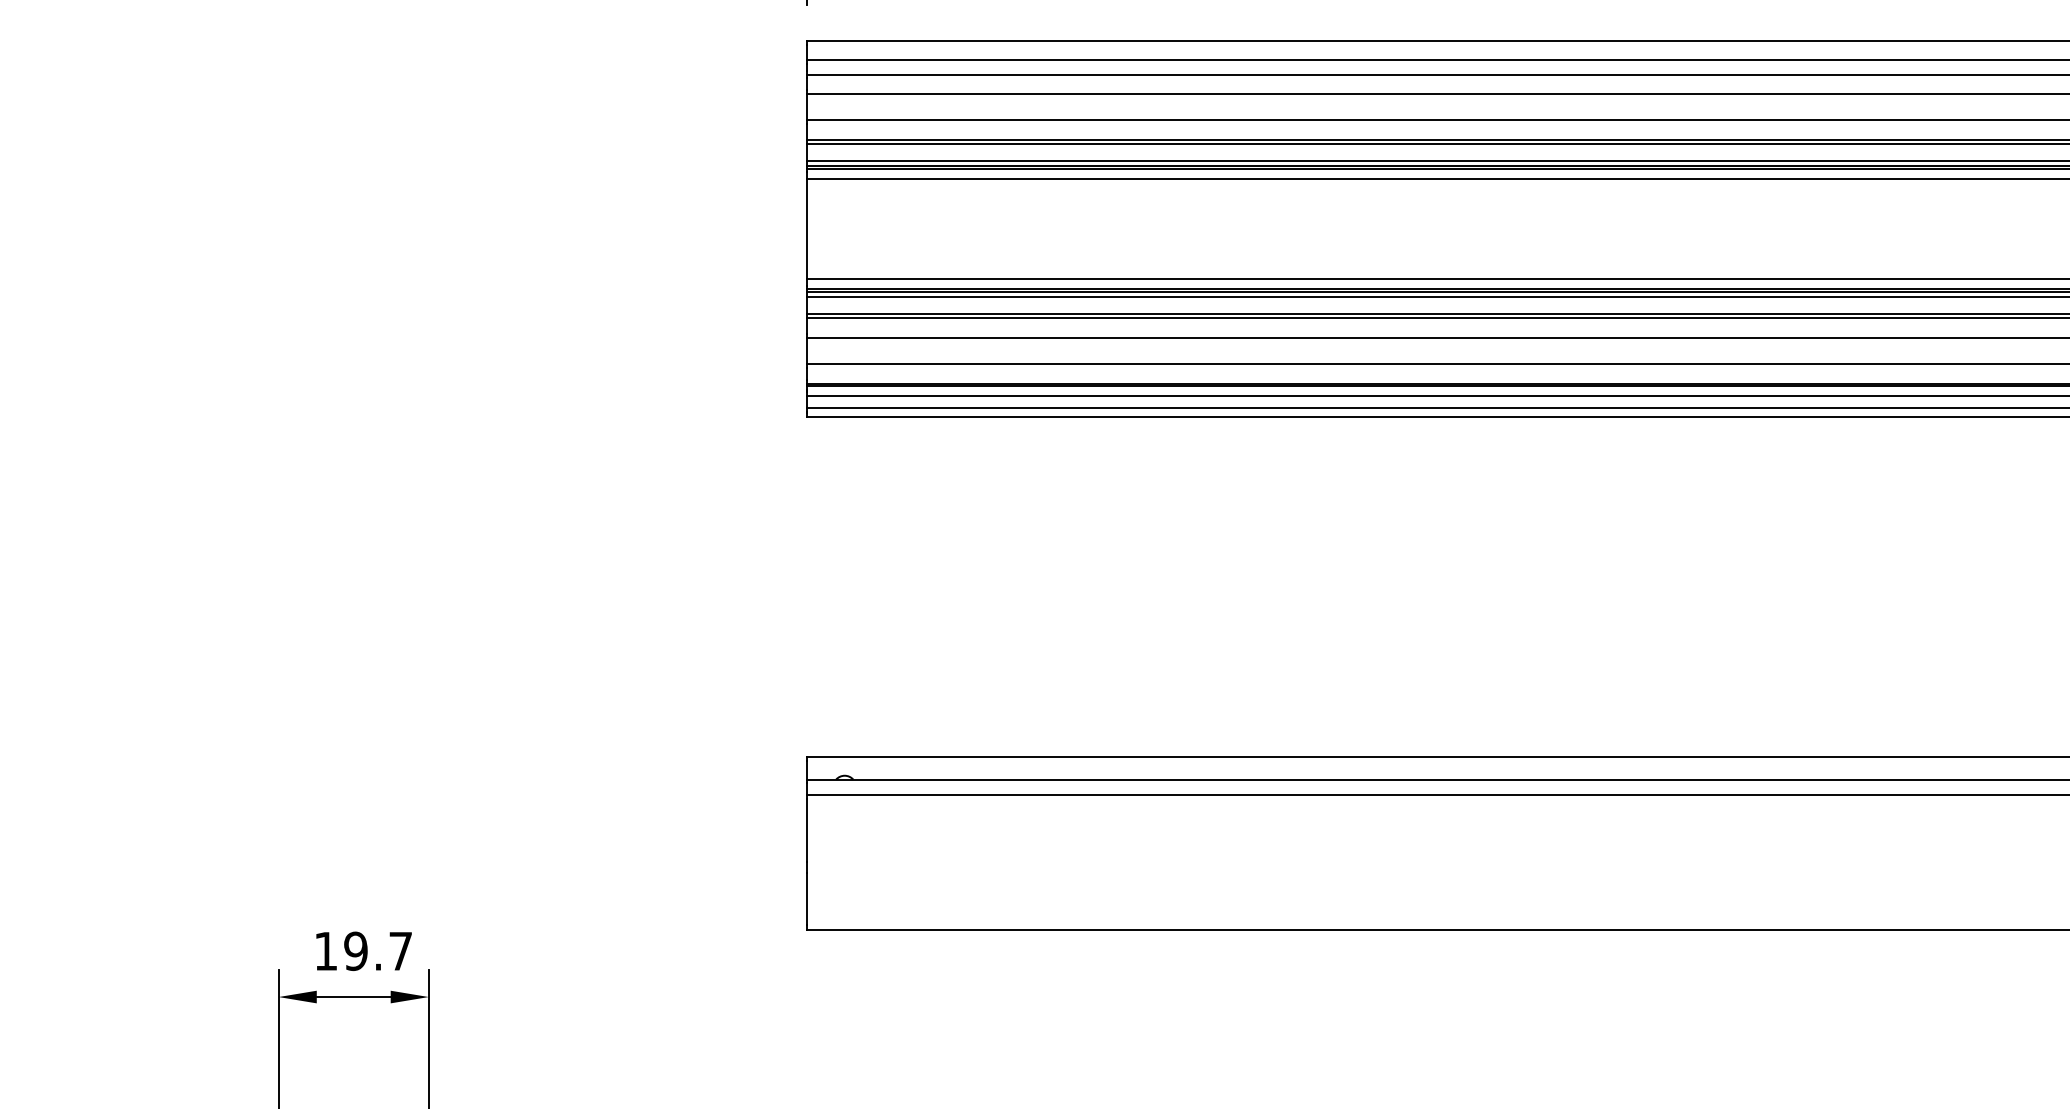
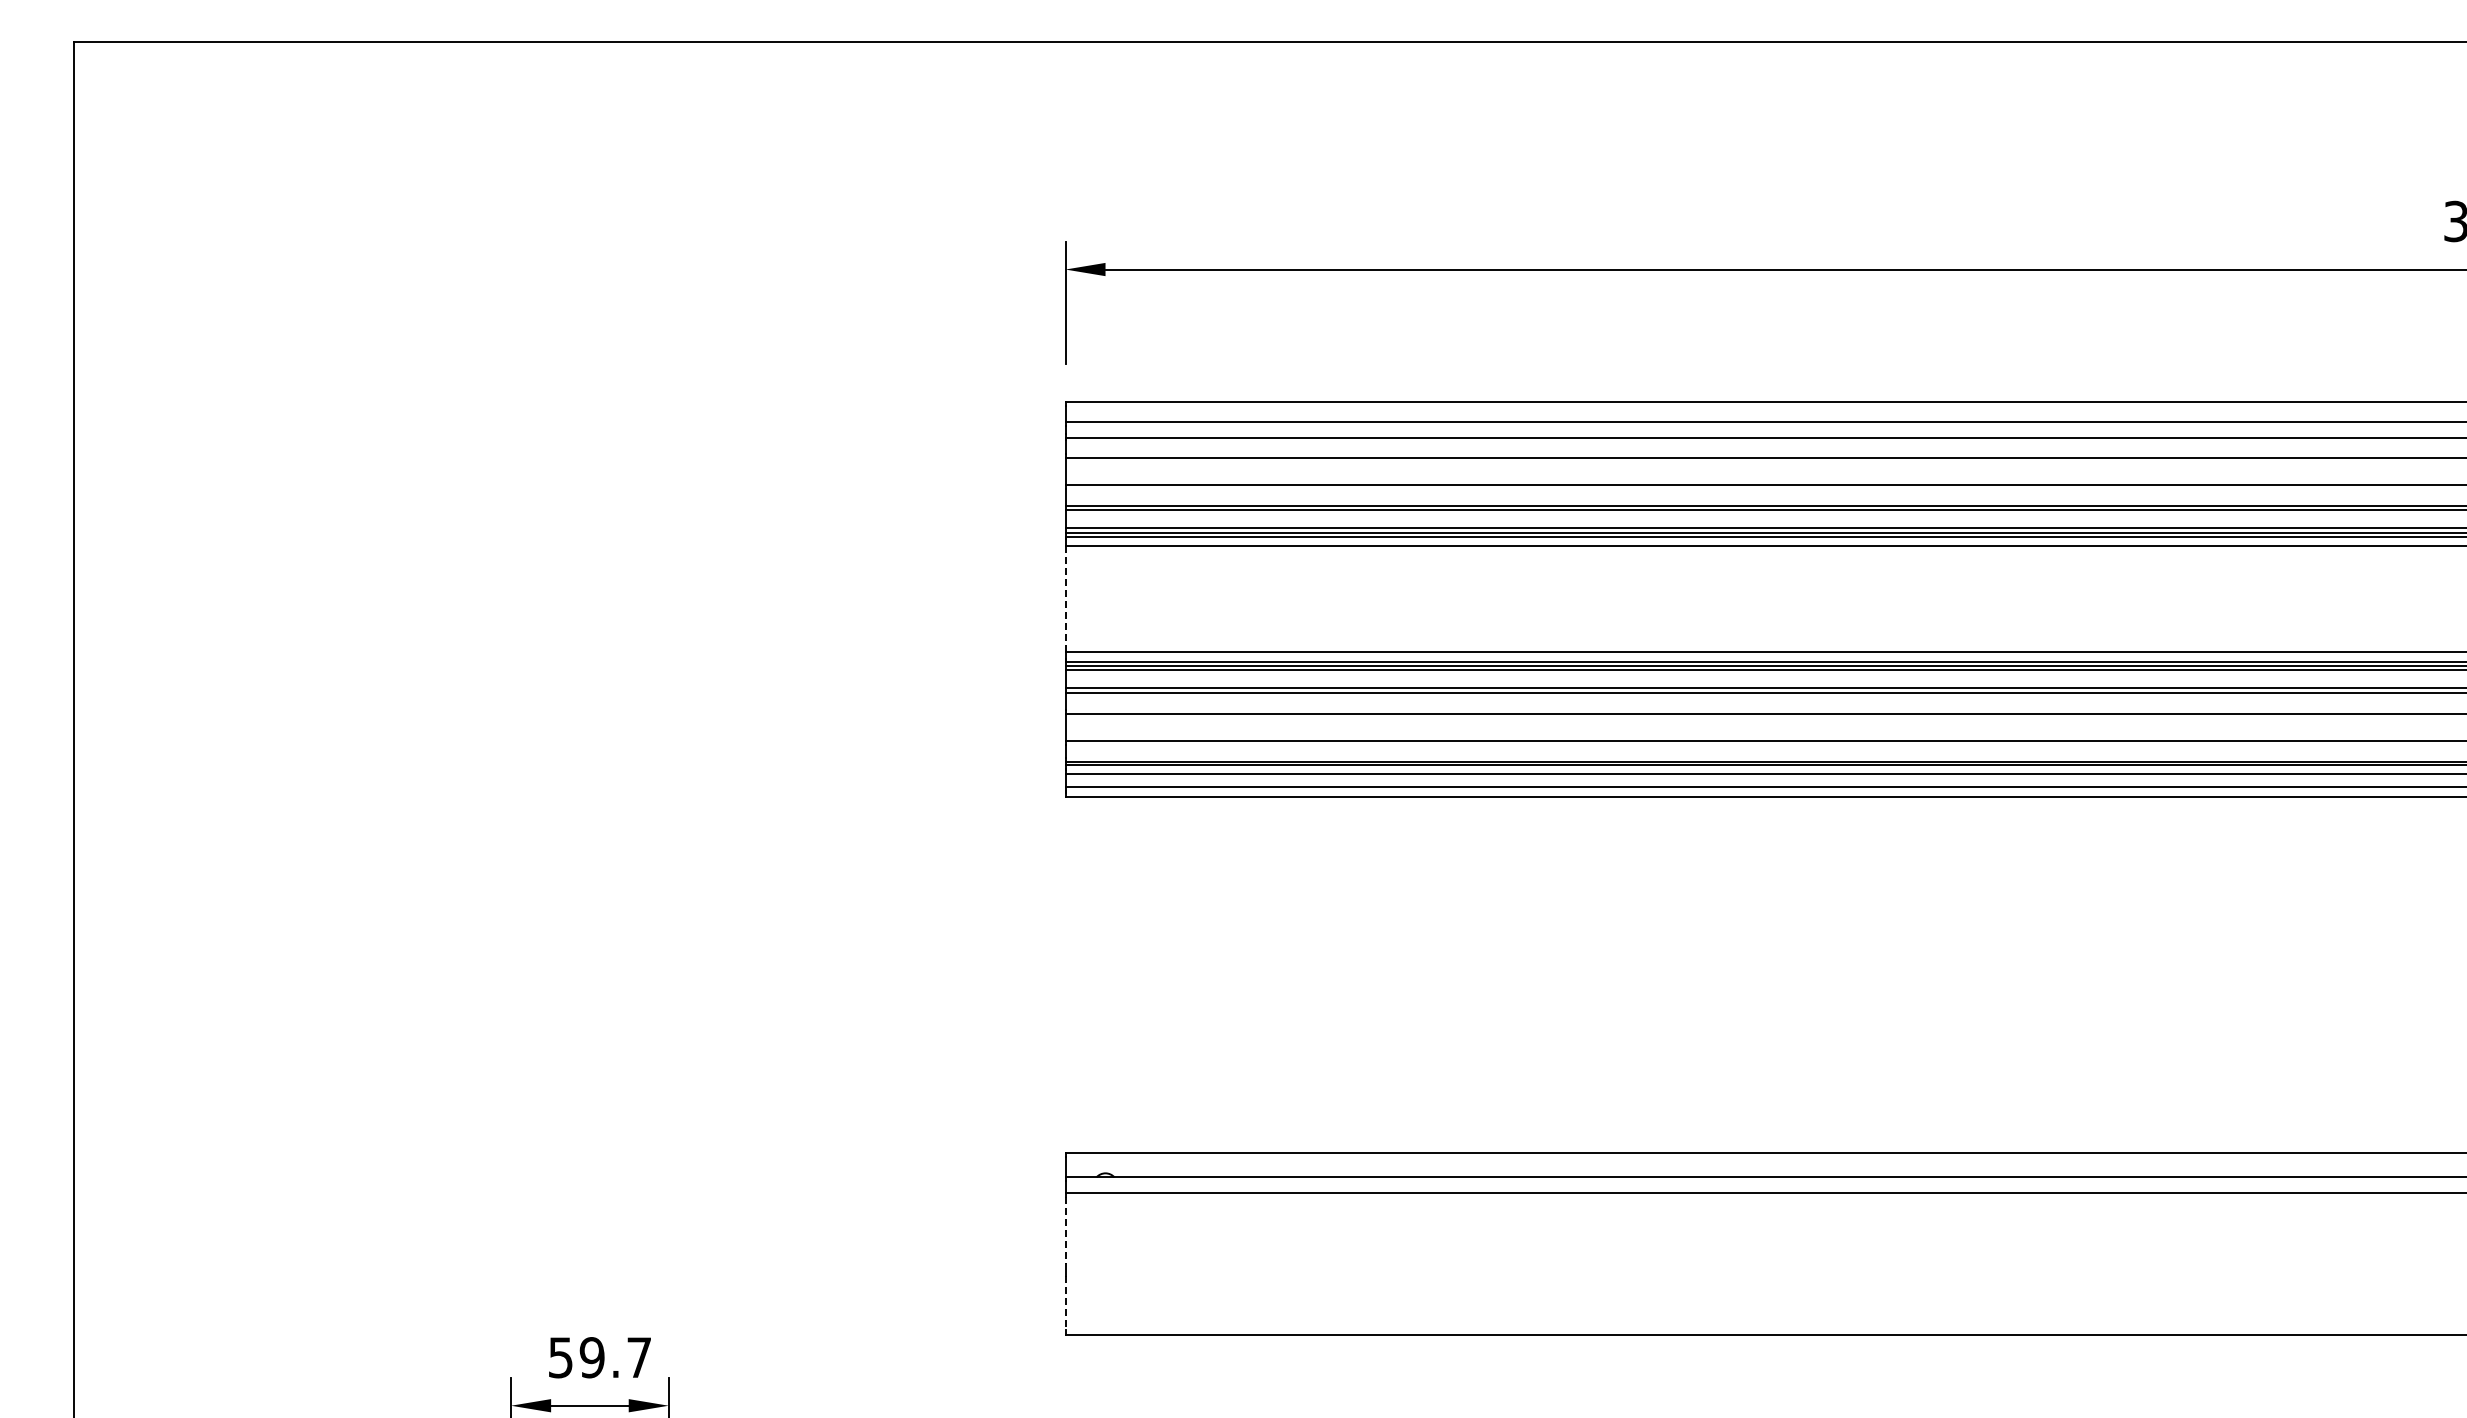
line: (806, 229) -> (1065, 599), solid -> dashed
line: (806, 831) -> (1065, 1231), solid -> dashed
line: (806, 899) -> (1065, 1303), solid -> dashed
text: (325, 951) -> (560, 1357), 19.7 -> 59.7

